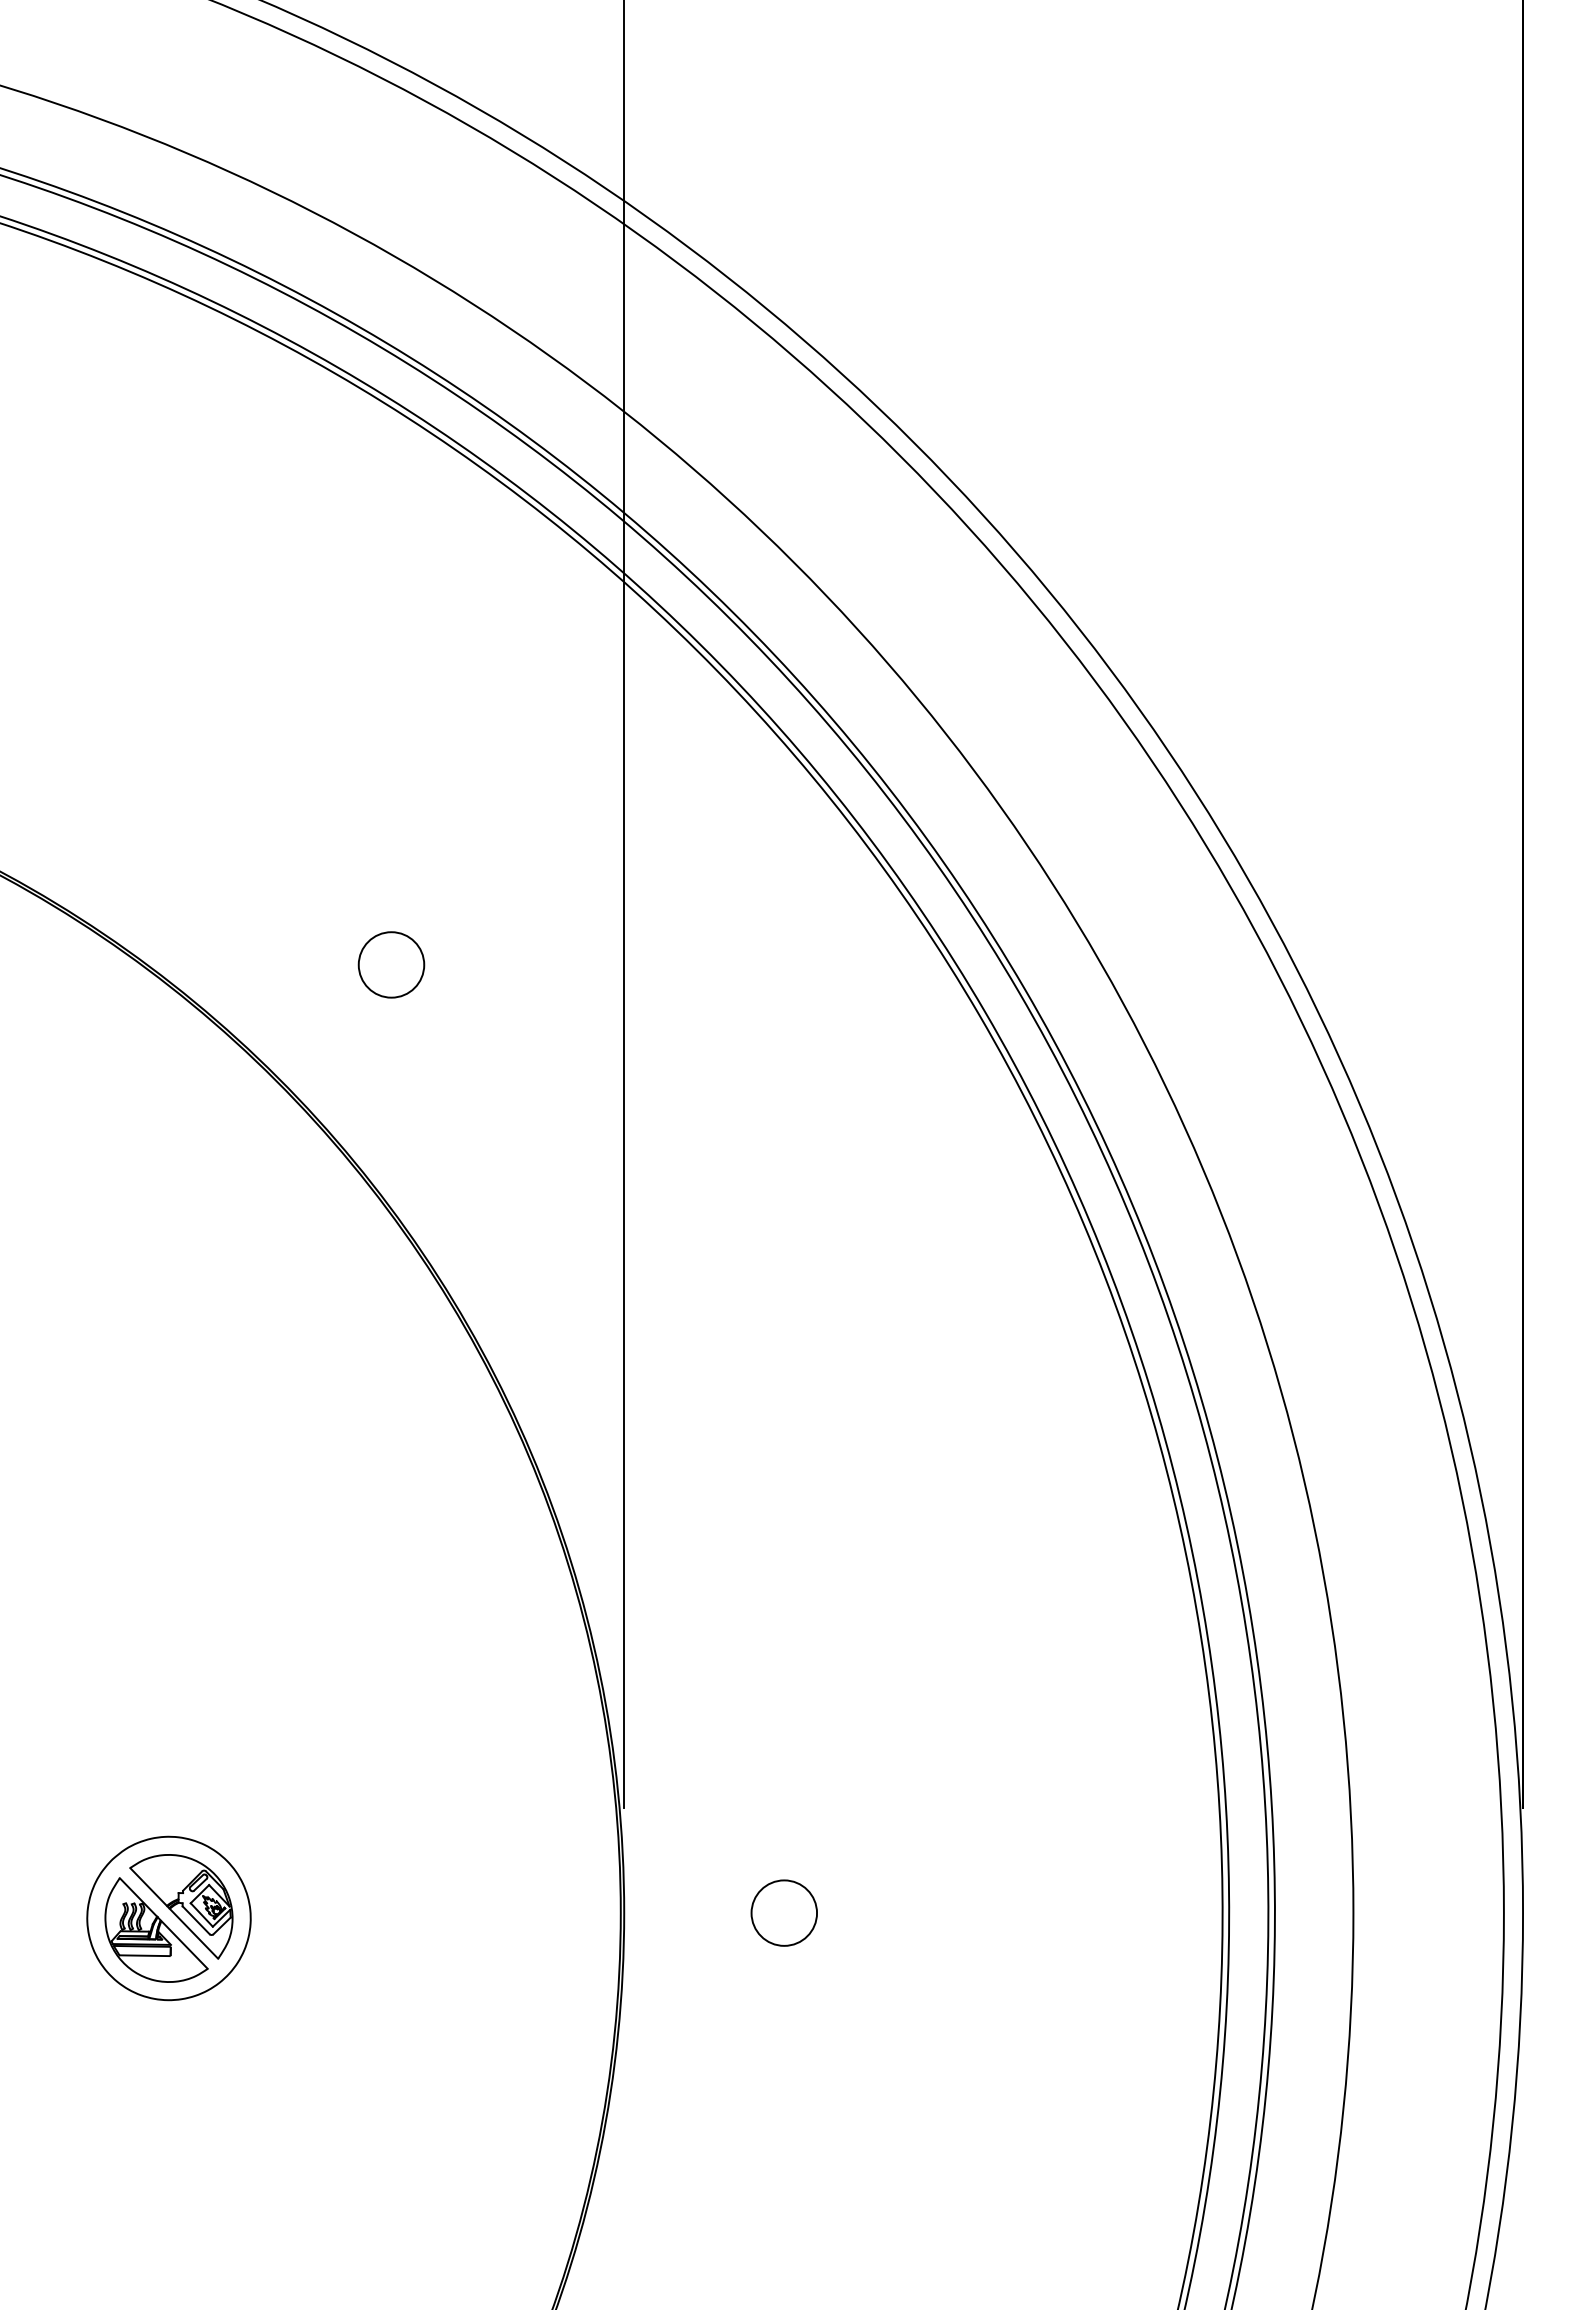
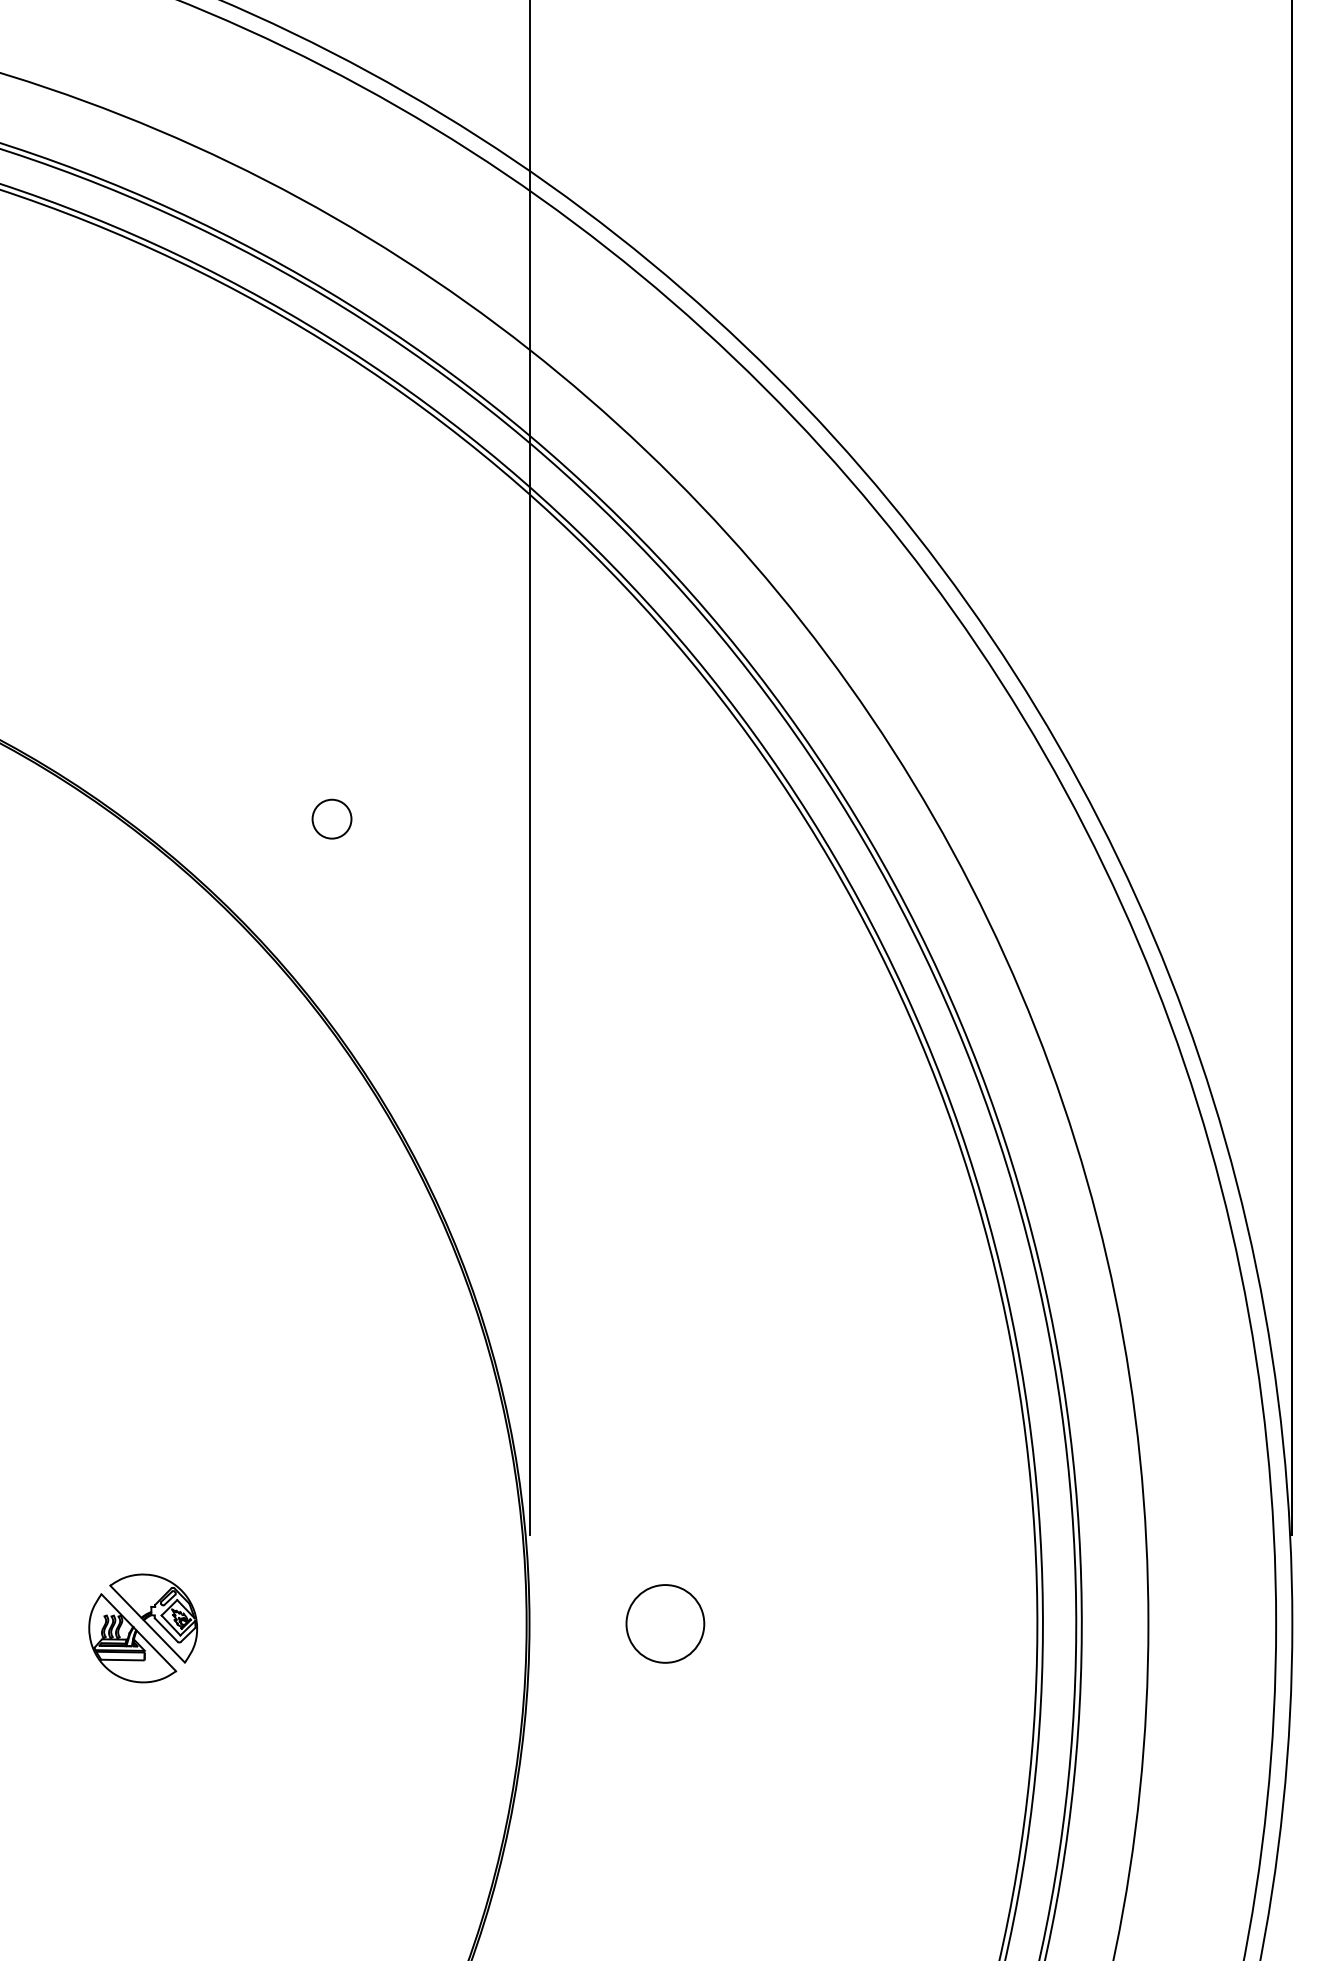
circle: (391, 964) -> (332, 818), size x0.7
circle: (784, 1912) -> (665, 1623), size x1.4
part: (168, 1918) -> (142, 1628), removed

